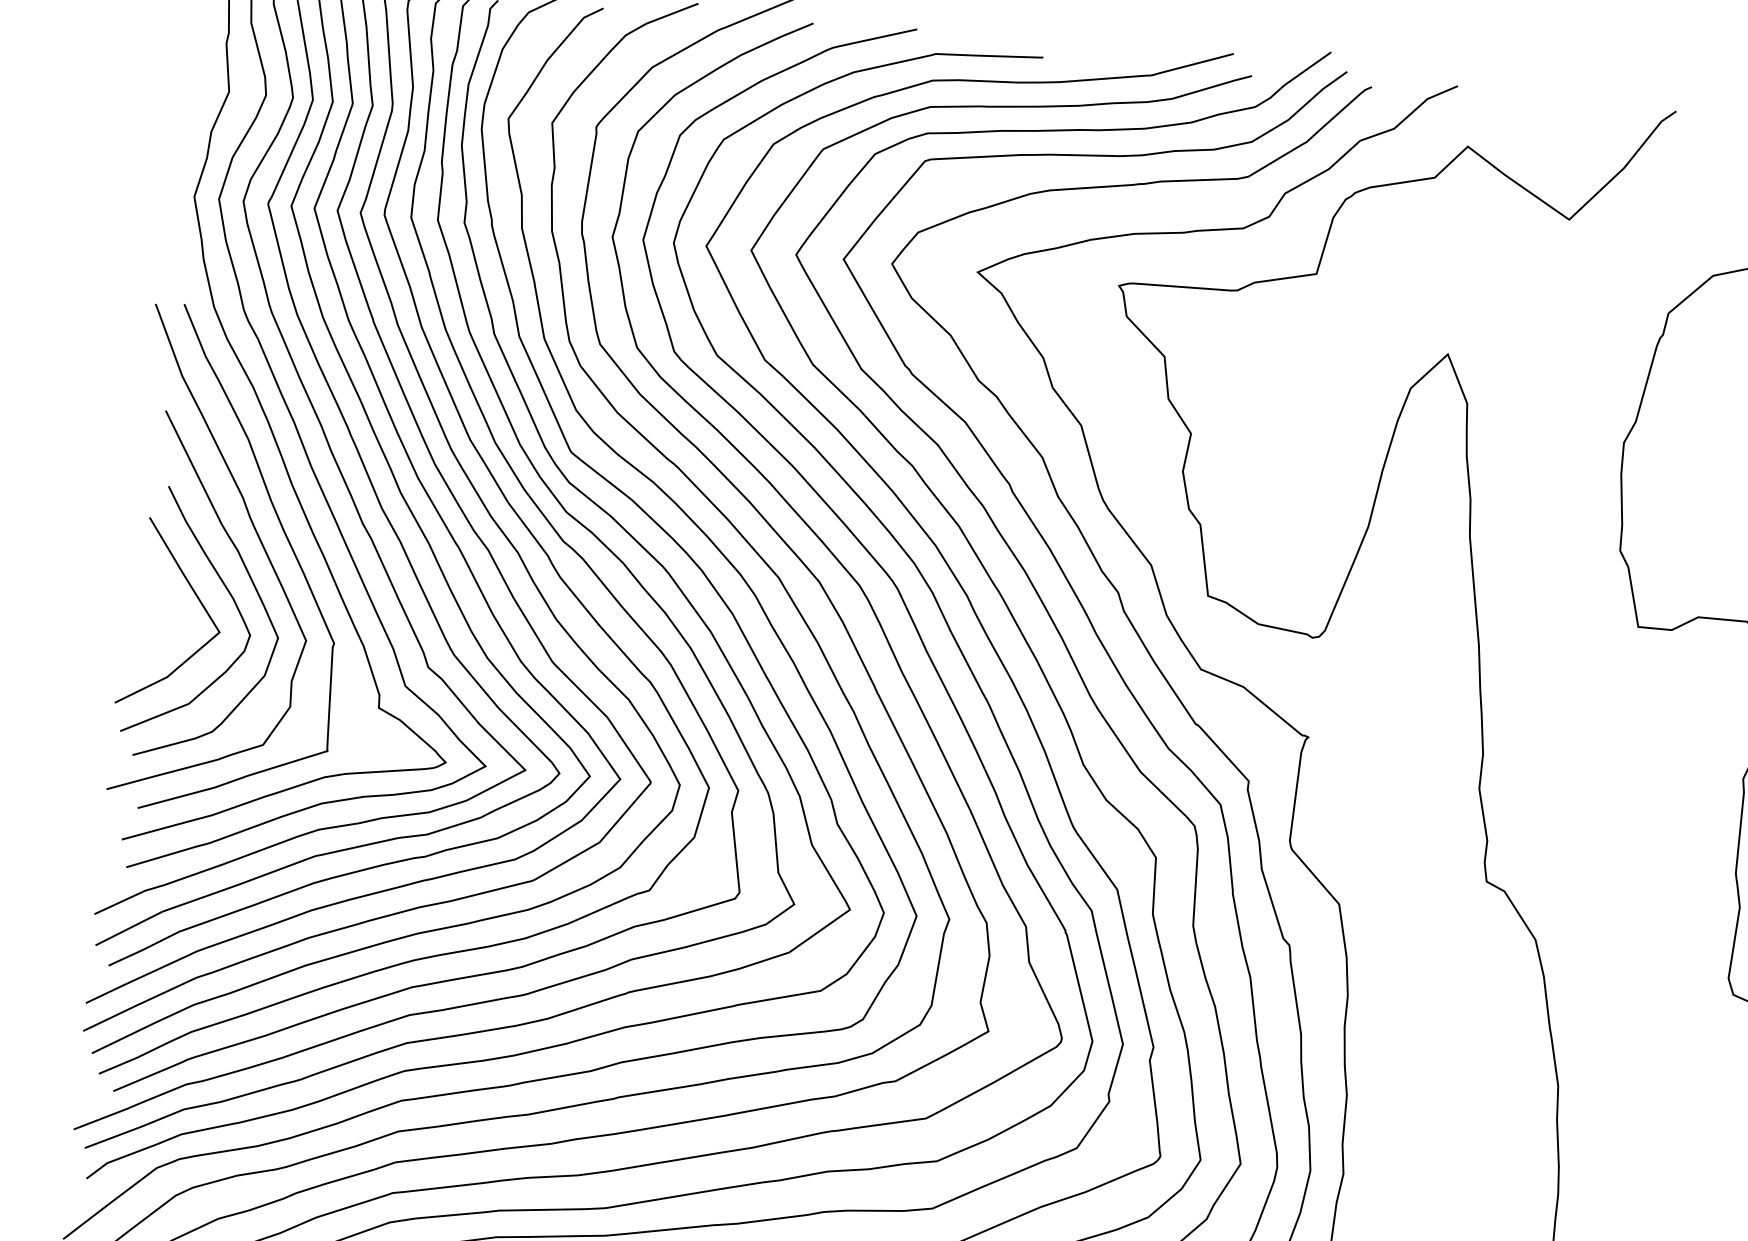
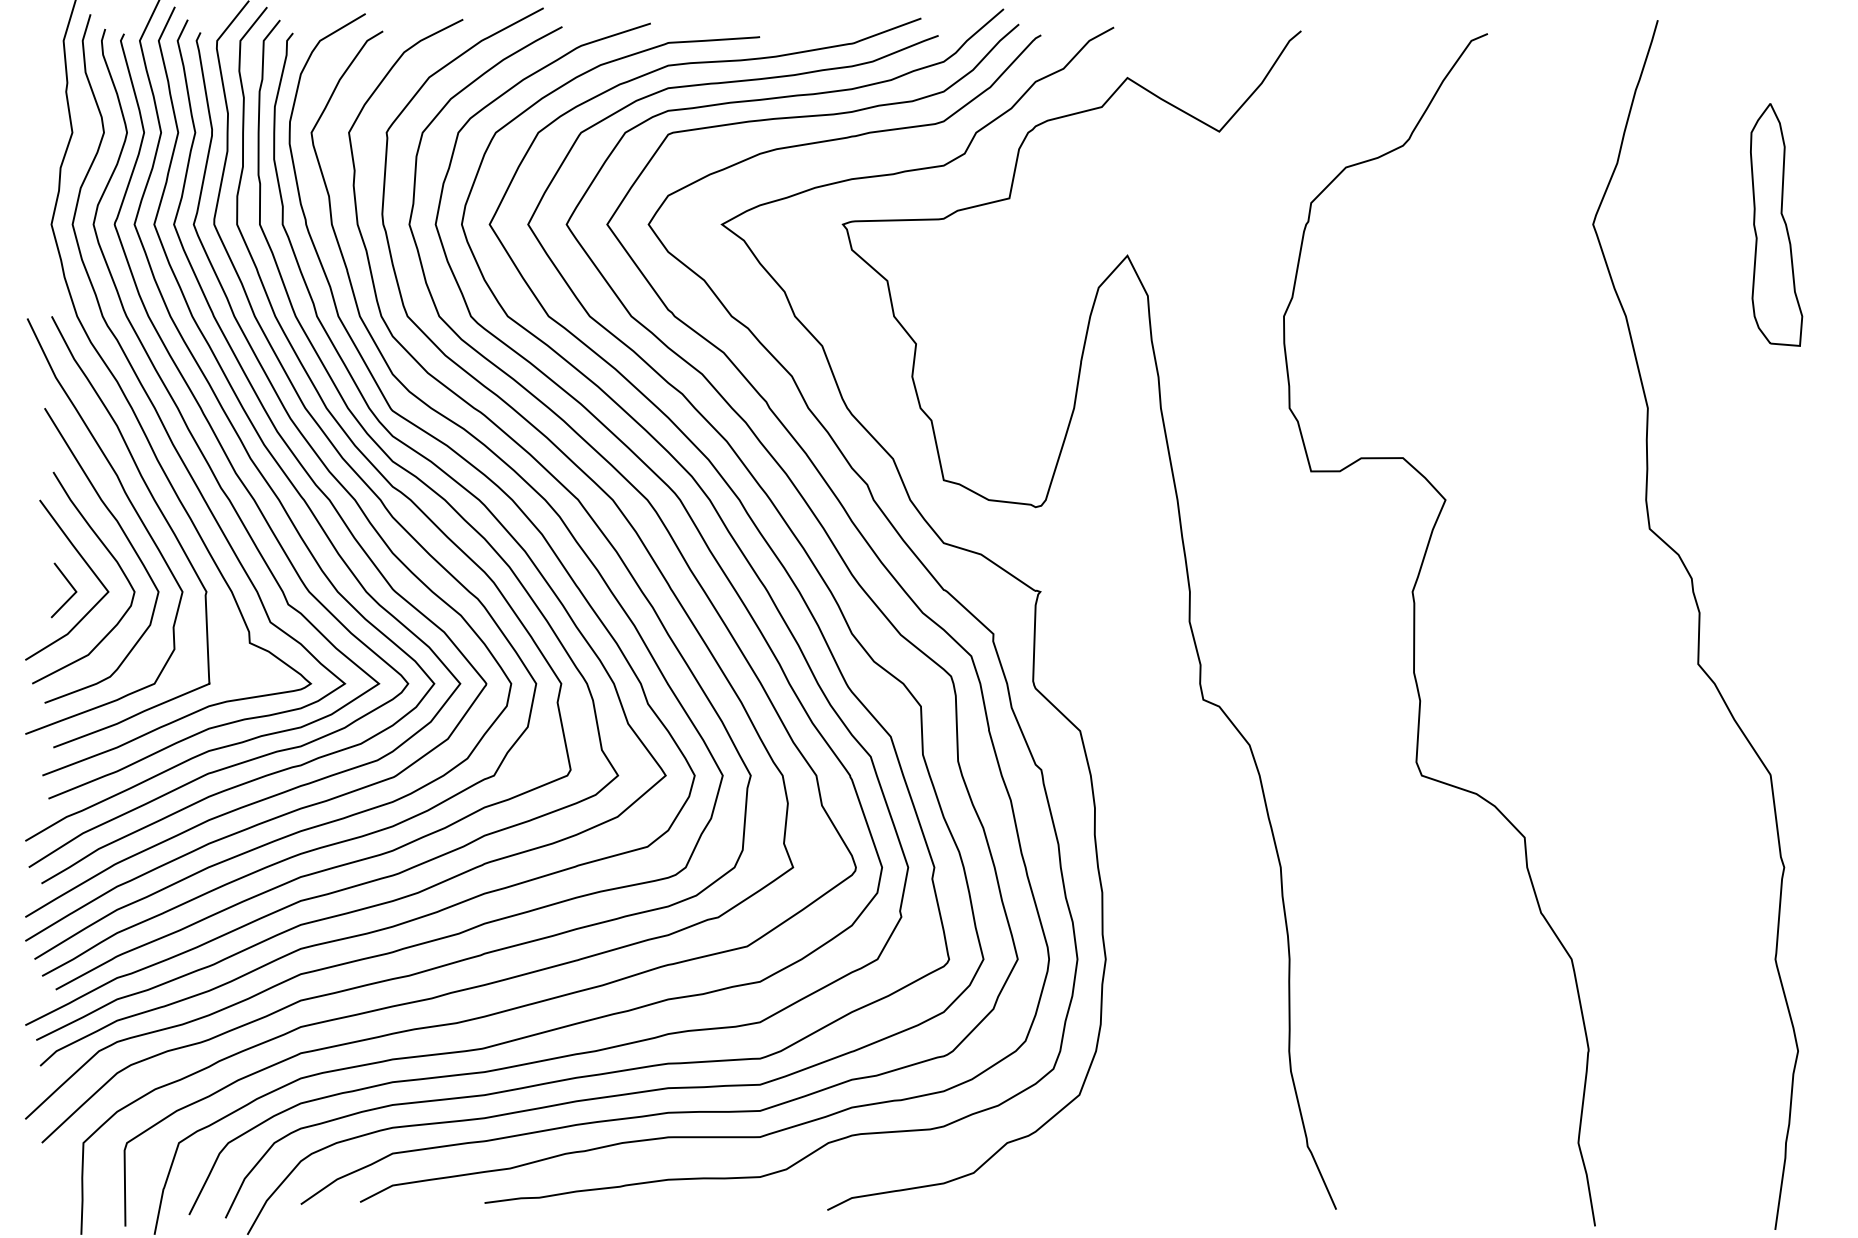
line: (174, 619) -> (69, 584), added

